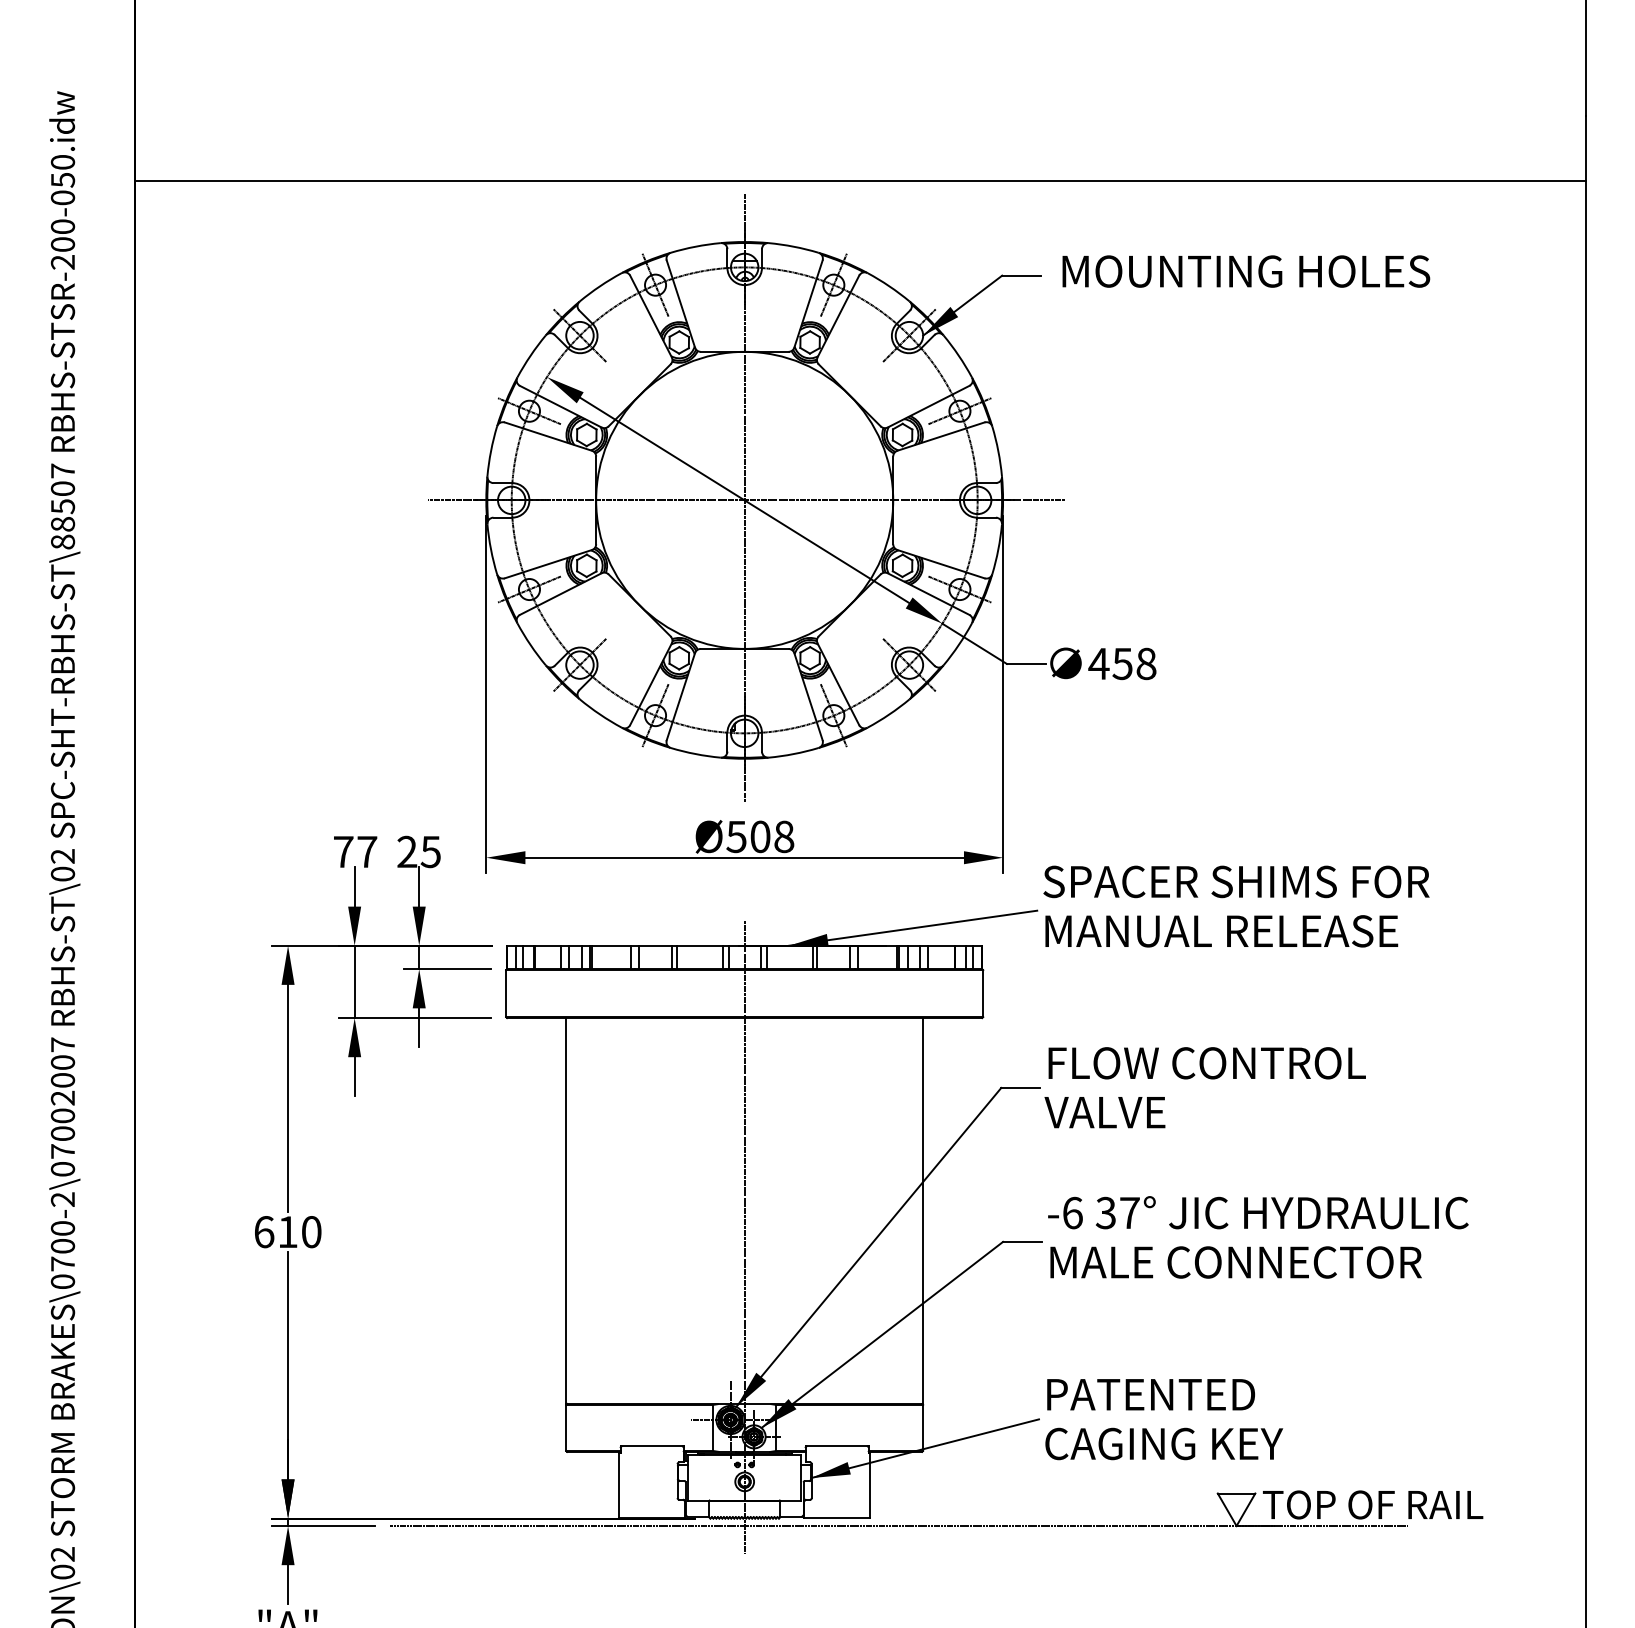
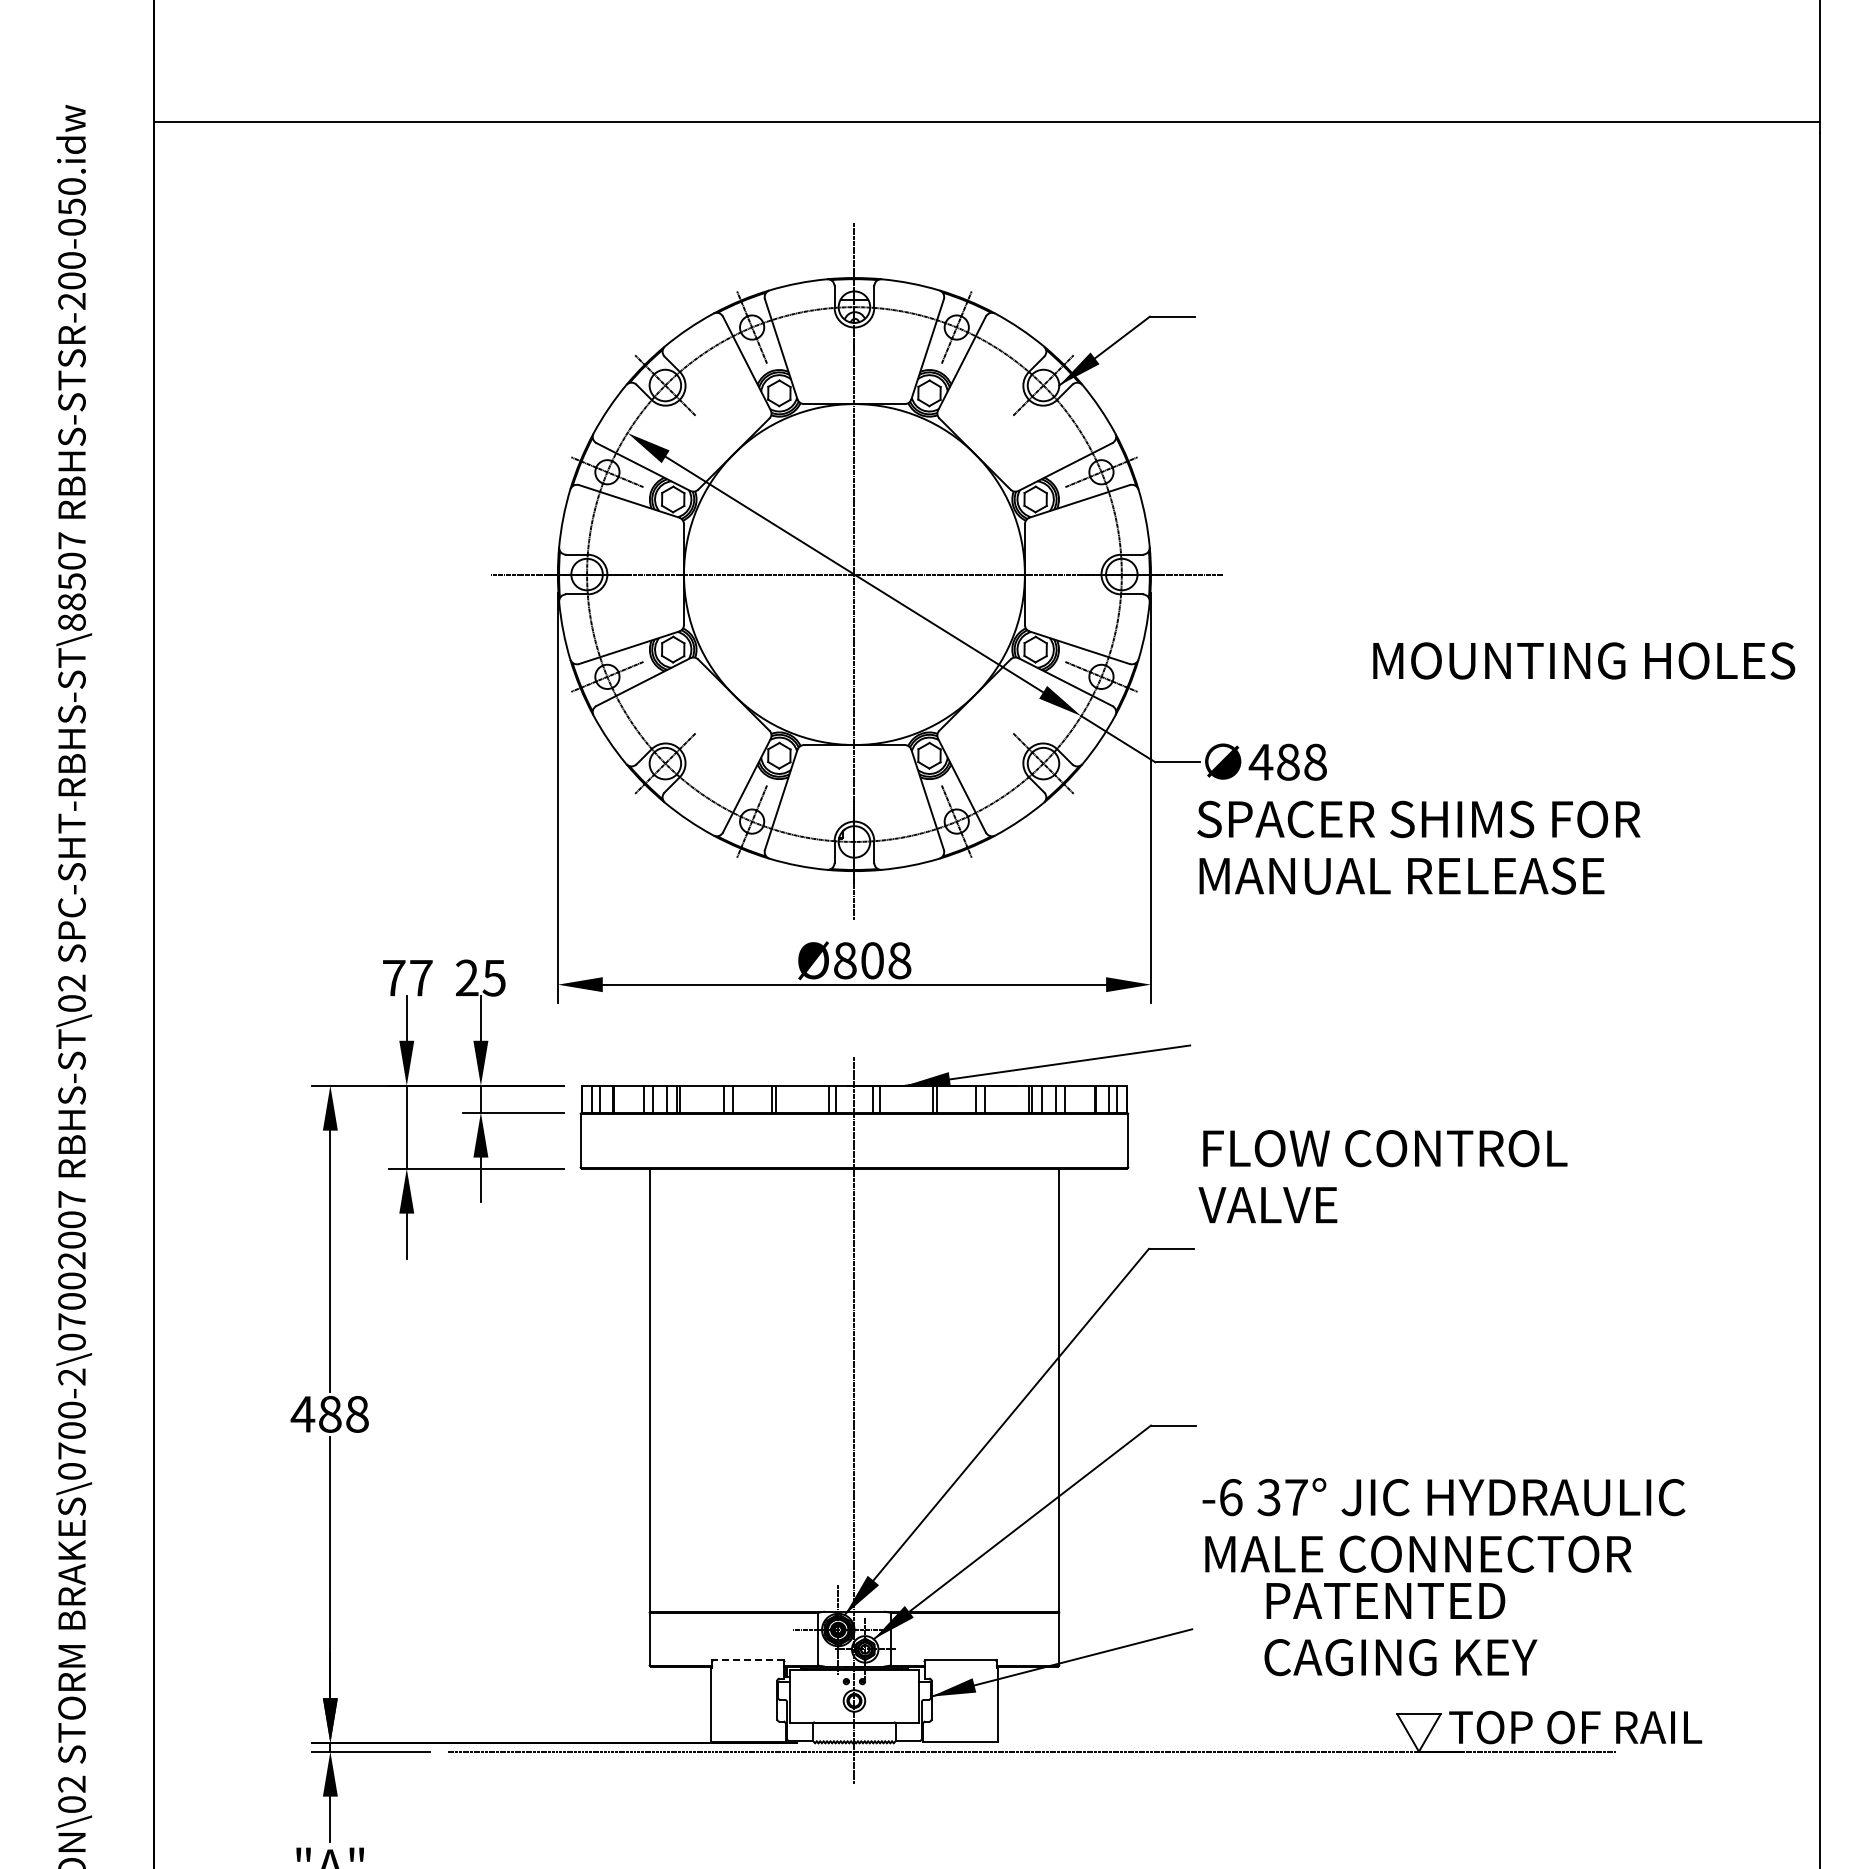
line: (859, 181) -> (986, 121), moved
text: (1246, 271) -> (1584, 660), moved
text: (1122, 663) -> (1287, 761), 458 -> 488
text: (736, 836) -> (844, 960), Ø508 -> Ø808
text: (1236, 906) -> (1418, 847), moved
text: (1204, 1087) -> (1382, 1176), moved
text: (287, 1231) -> (329, 1413), 610 -> 488
text: (1257, 1237) -> (1443, 1525), moved
text: (1163, 1419) -> (1400, 1629), moved
line: (651, 1446) -> (747, 1660), solid -> dashed

